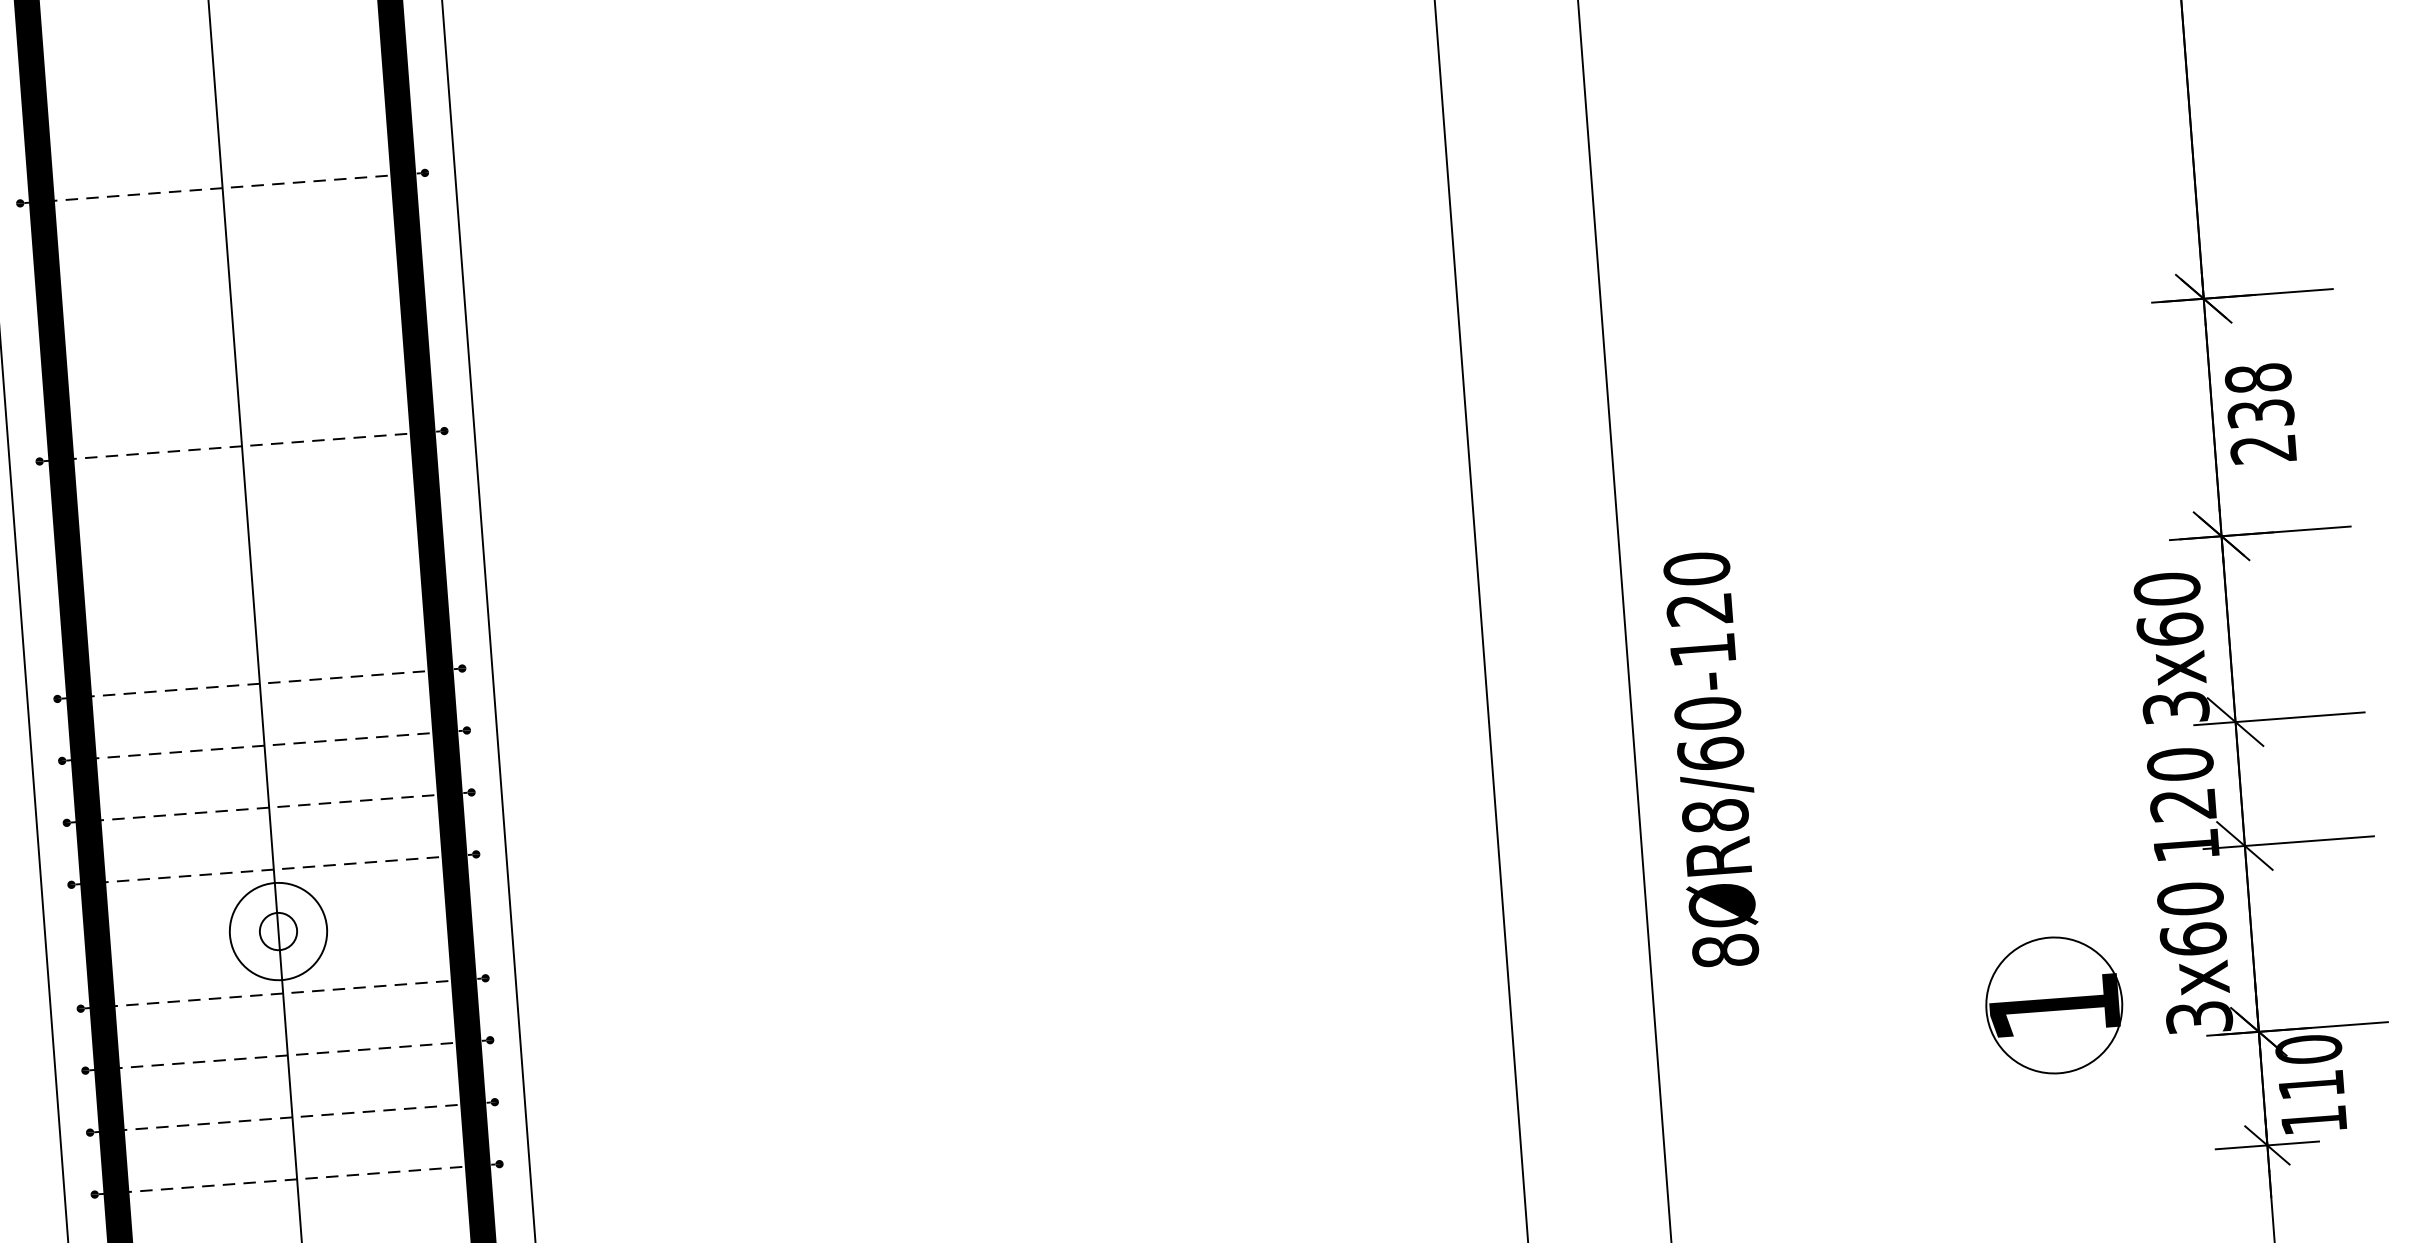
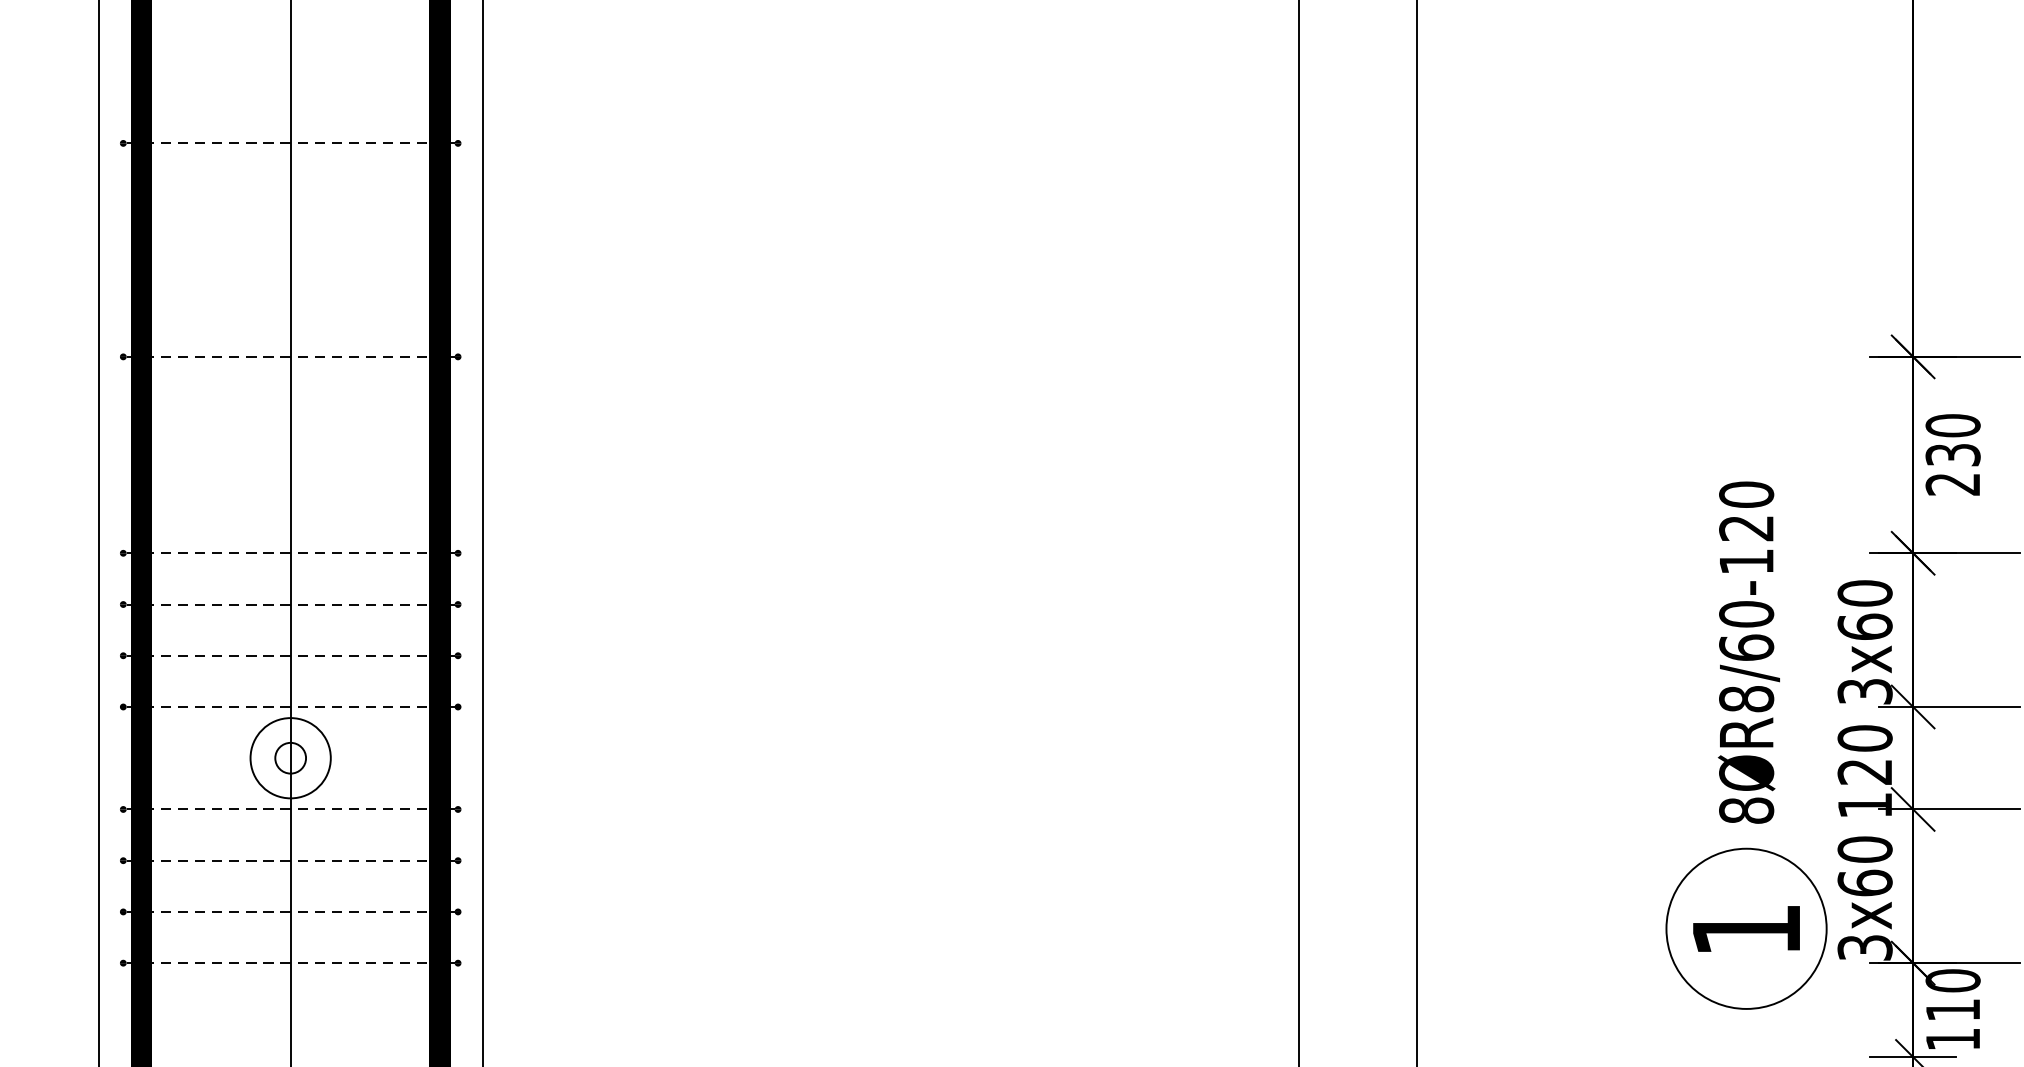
text: (2257, 378) -> (1952, 425), 238 -> 230
text: (1713, 759) -> (1748, 652), moved
circle: (2054, 1005) -> (1746, 928), size x1.43

